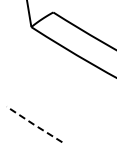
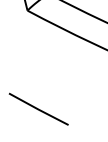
line: (34, 124) -> (38, 109), dashed -> solid

